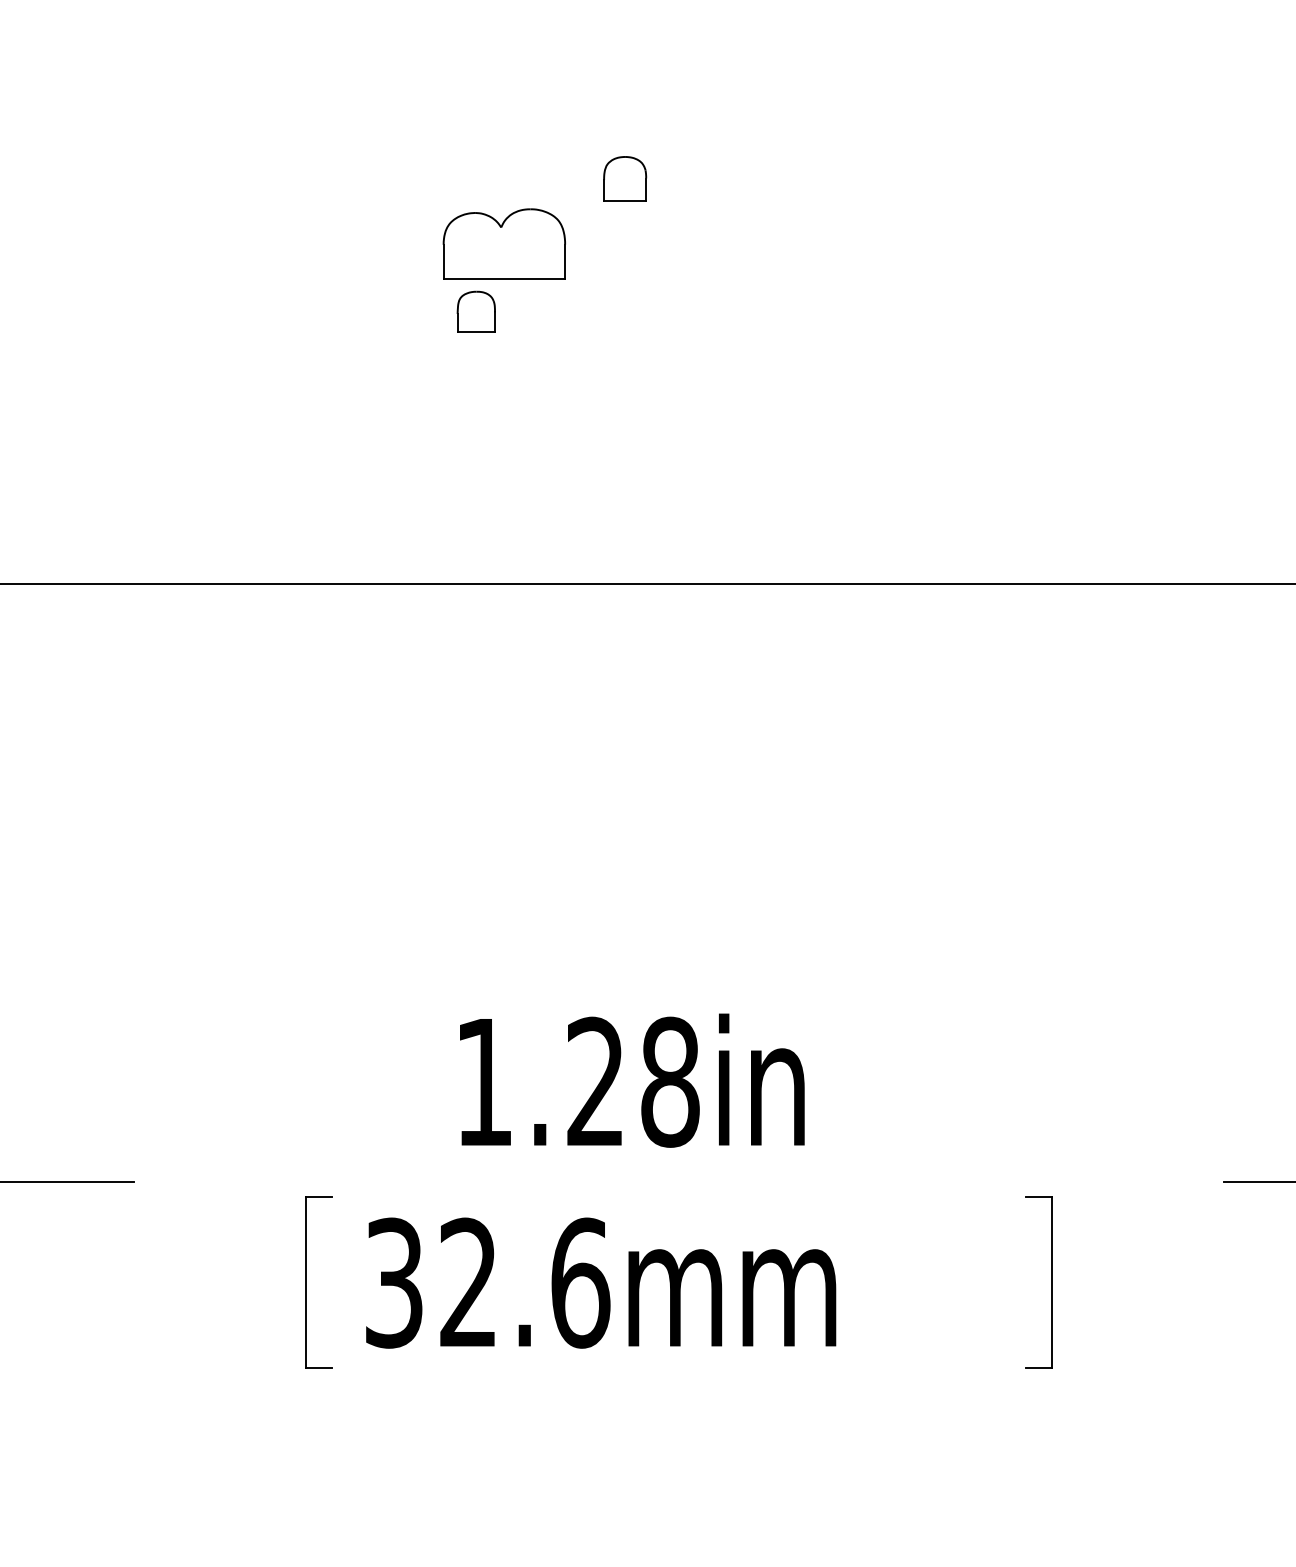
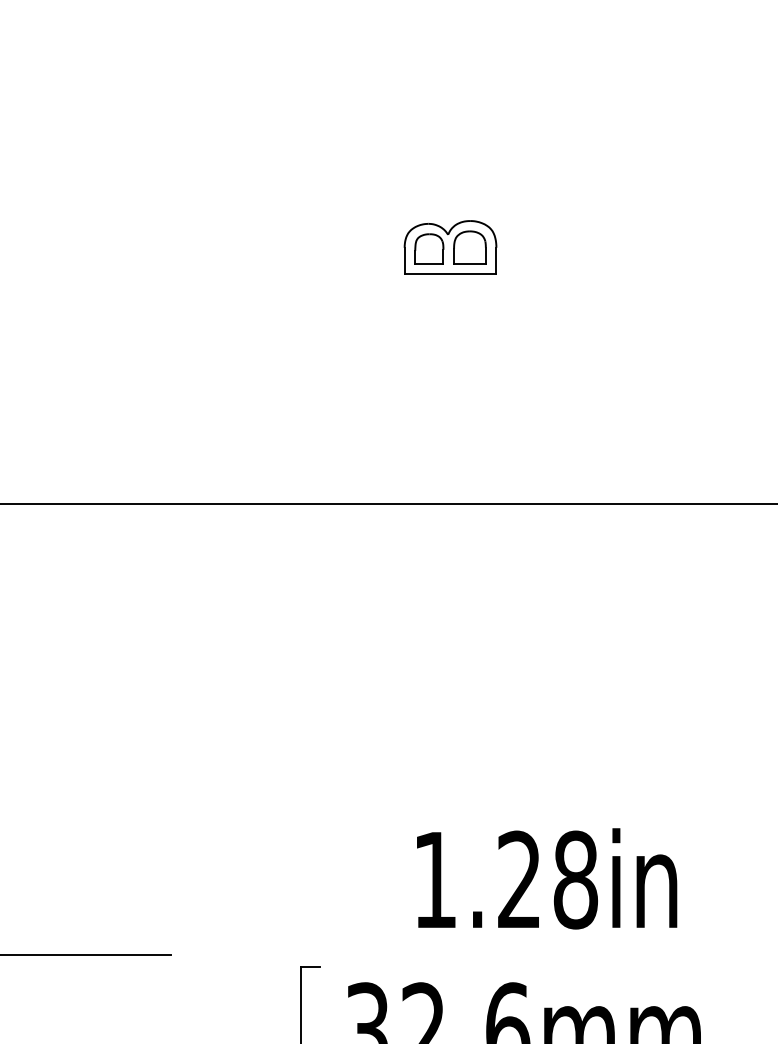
part: (625, 178) -> (470, 247), moved
part: (475, 311) -> (428, 249), moved

